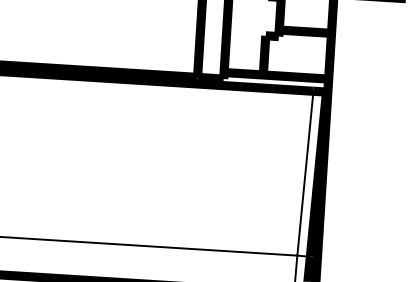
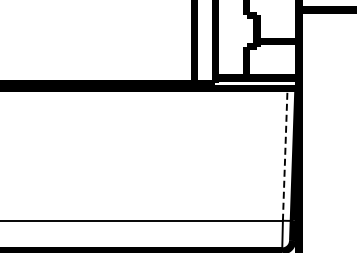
line: (305, 173) -> (285, 154), solid -> dashed

